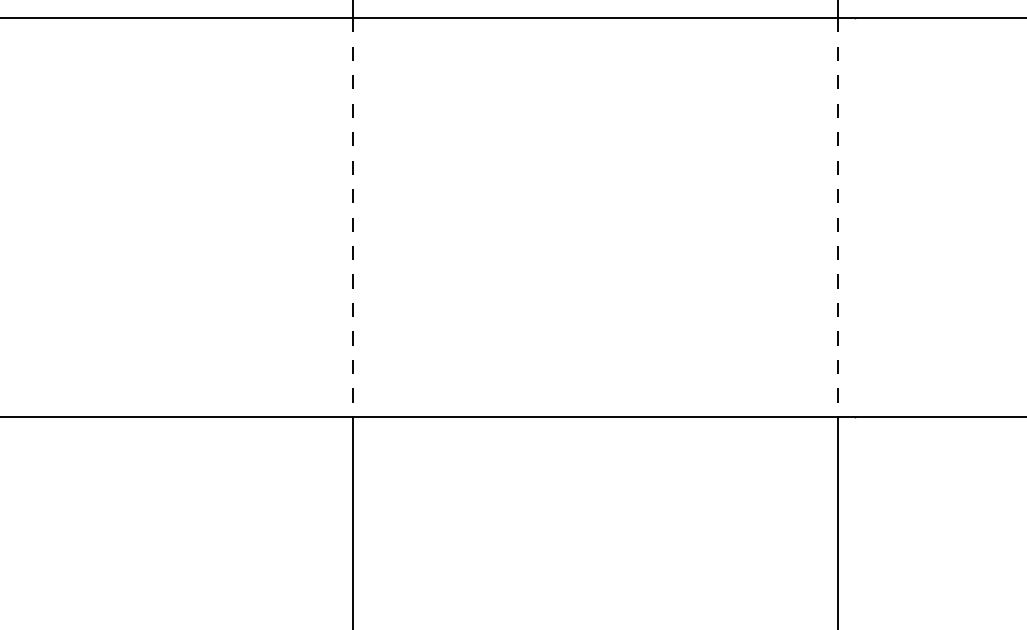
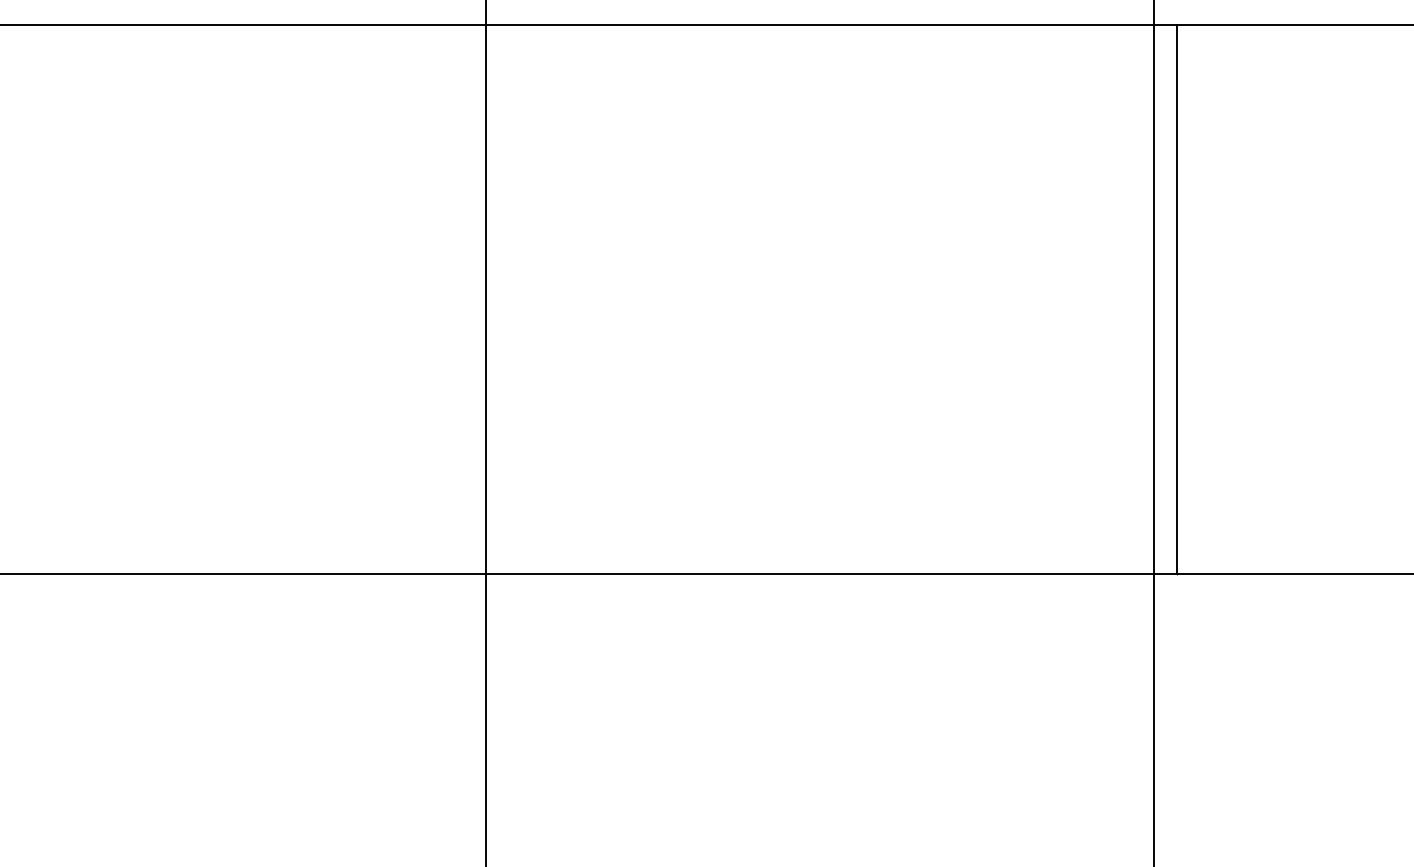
line: (854, 217) -> (1176, 299), added
line: (352, 218) -> (485, 300), dashed -> solid
line: (838, 218) -> (1154, 300), dashed -> solid

